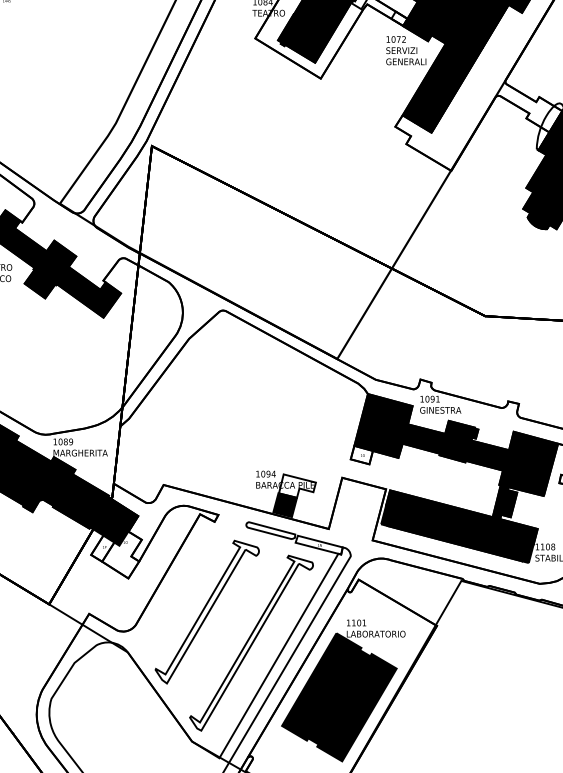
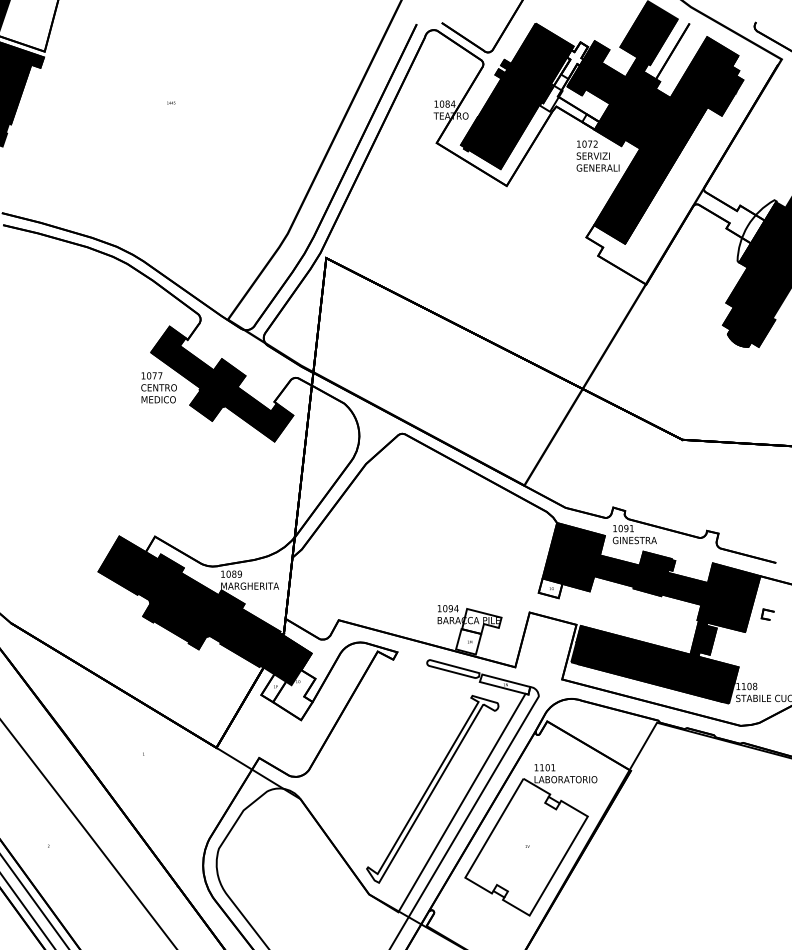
fill: (285, 504) -> (468, 641), removed
part: (207, 612) -> (385, 756), removed
fill: (339, 696) -> (526, 846), removed

